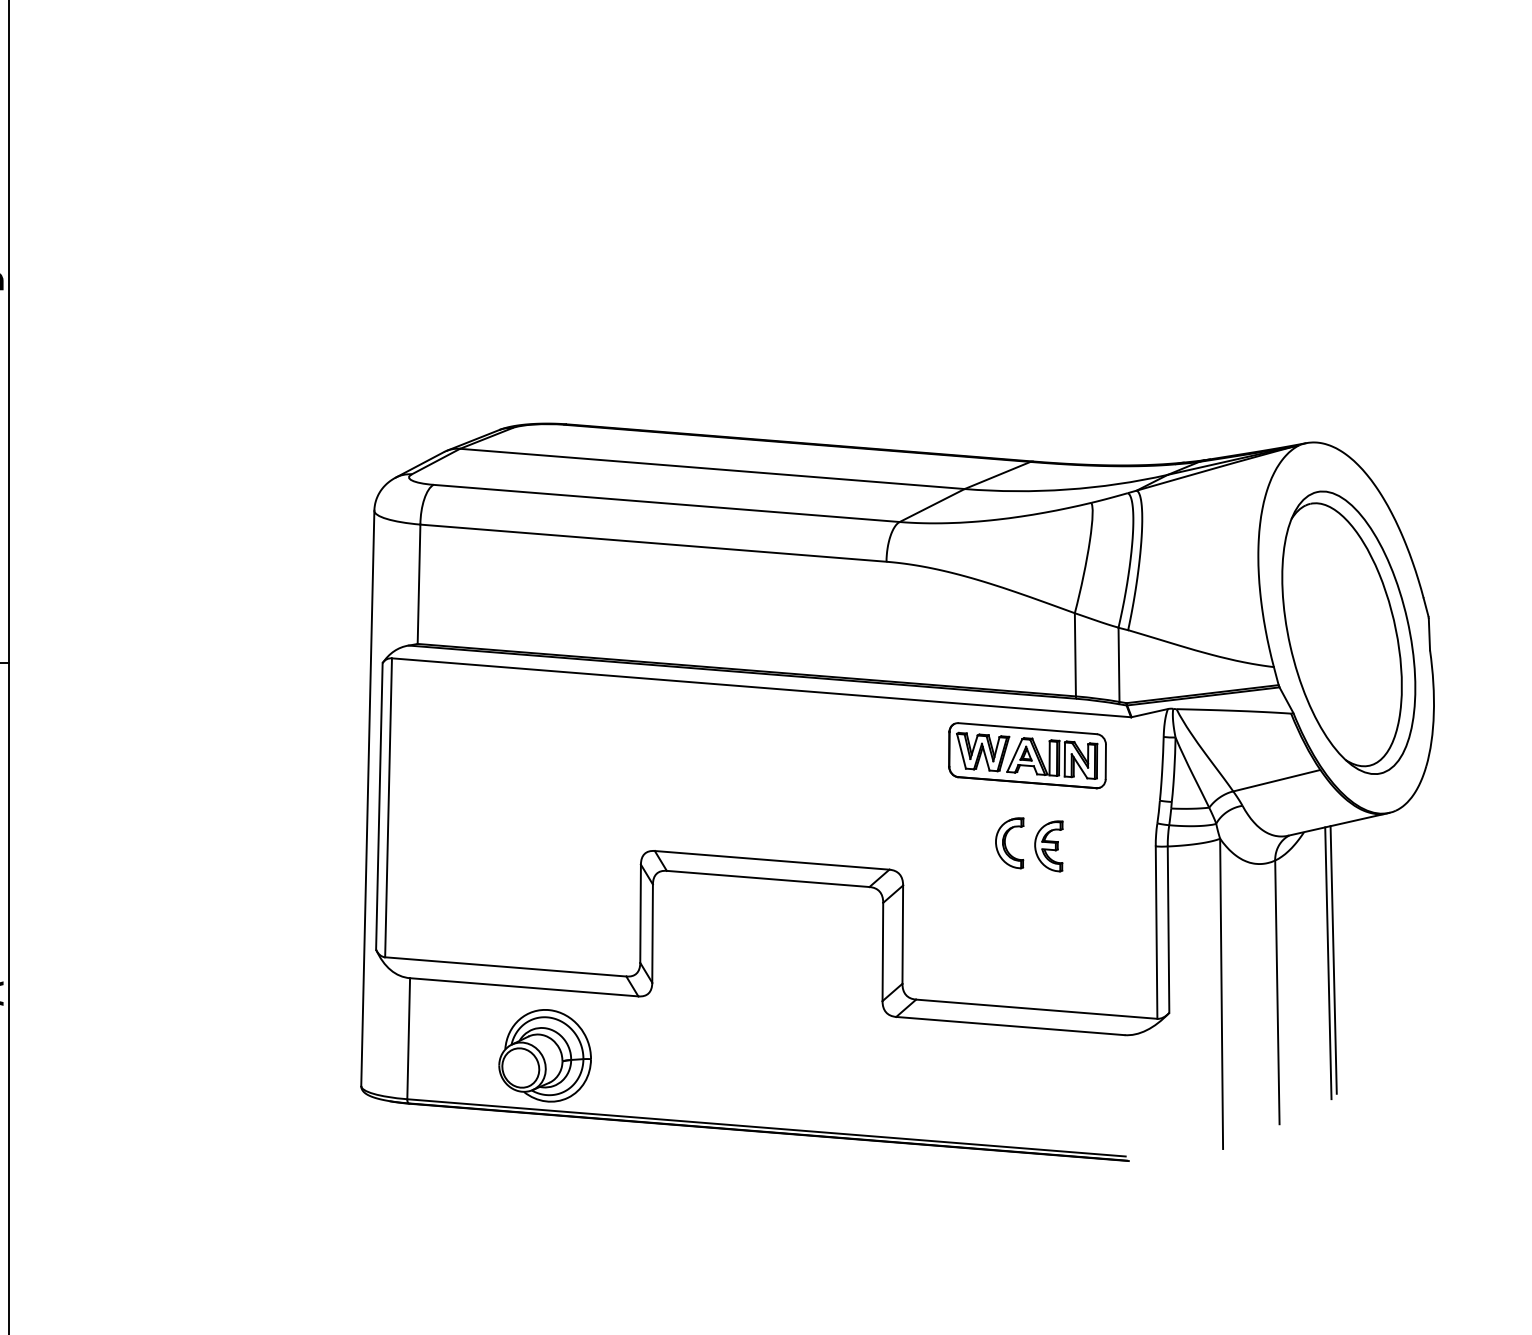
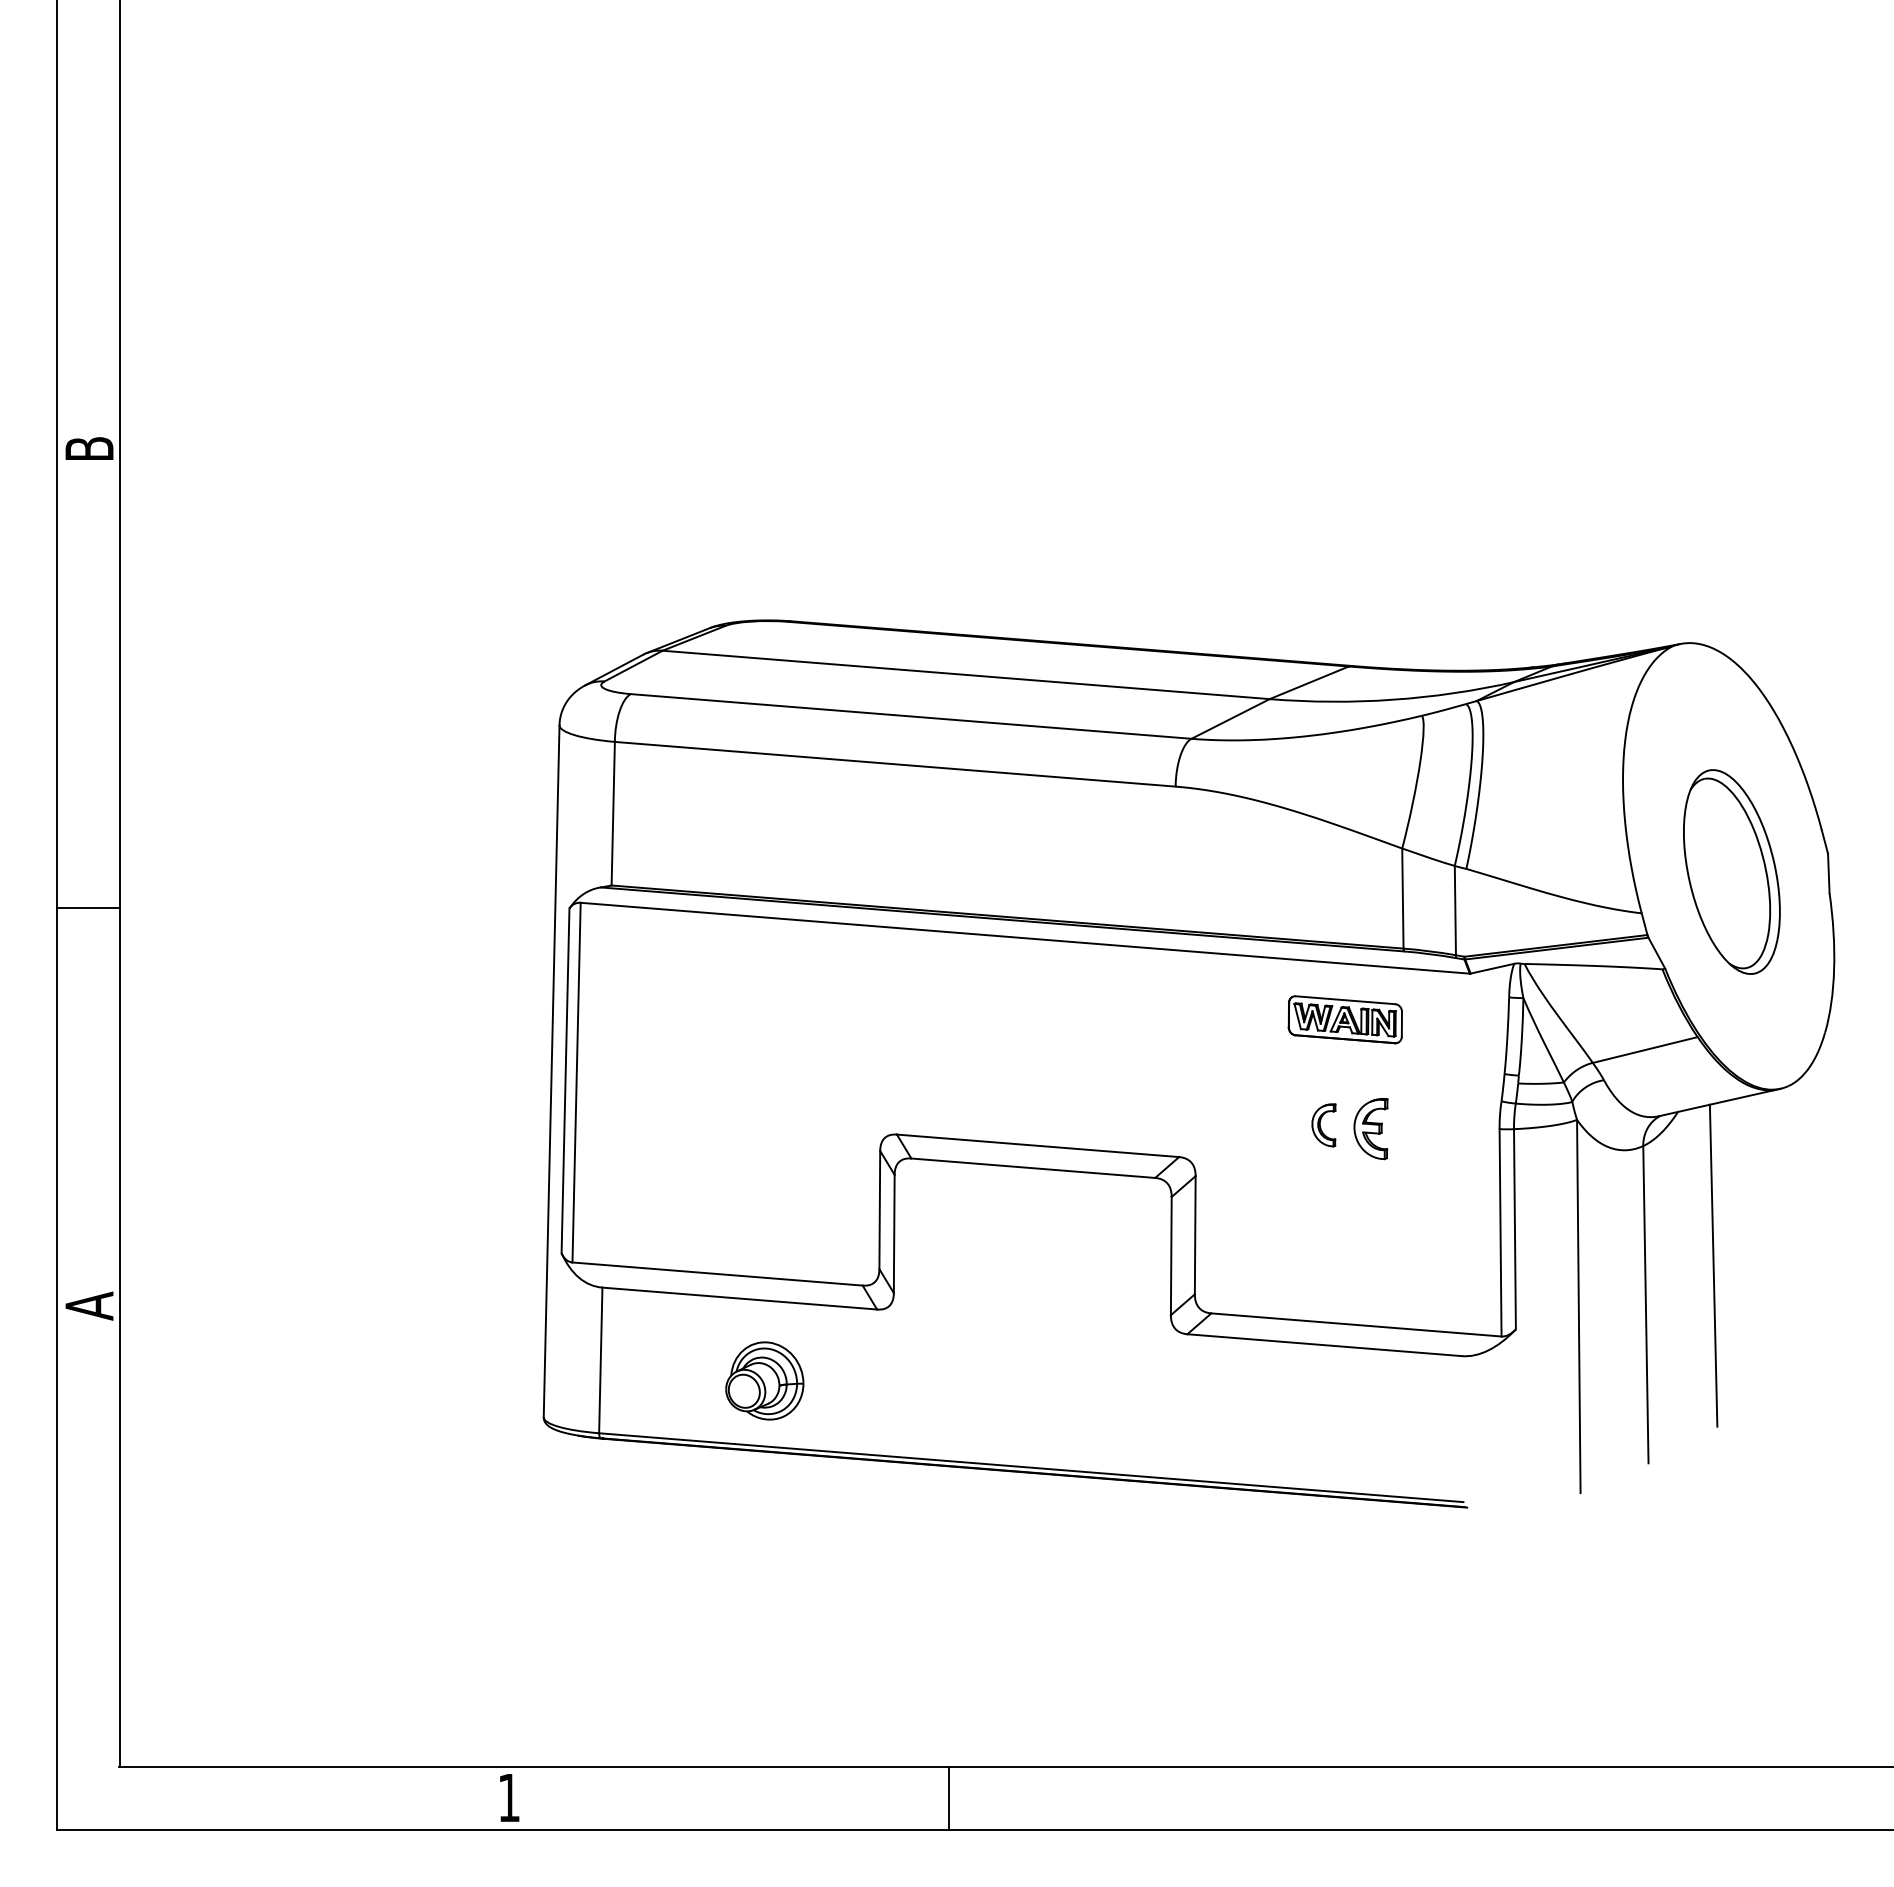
part: (1348, 632) -> (1731, 871), size x0.6
part: (1027, 755) -> (1345, 1019), size x0.6
part: (1009, 843) -> (1323, 1125), size x0.7
line: (1328, 963) -> (1707, 1269), removed
part: (544, 1055) -> (764, 1380), size x0.7

